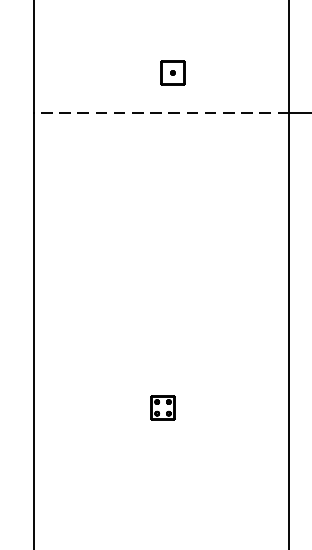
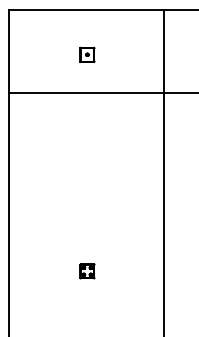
part: (173, 72) -> (87, 54), moved
line: (159, 112) -> (85, 92), dashed -> solid

